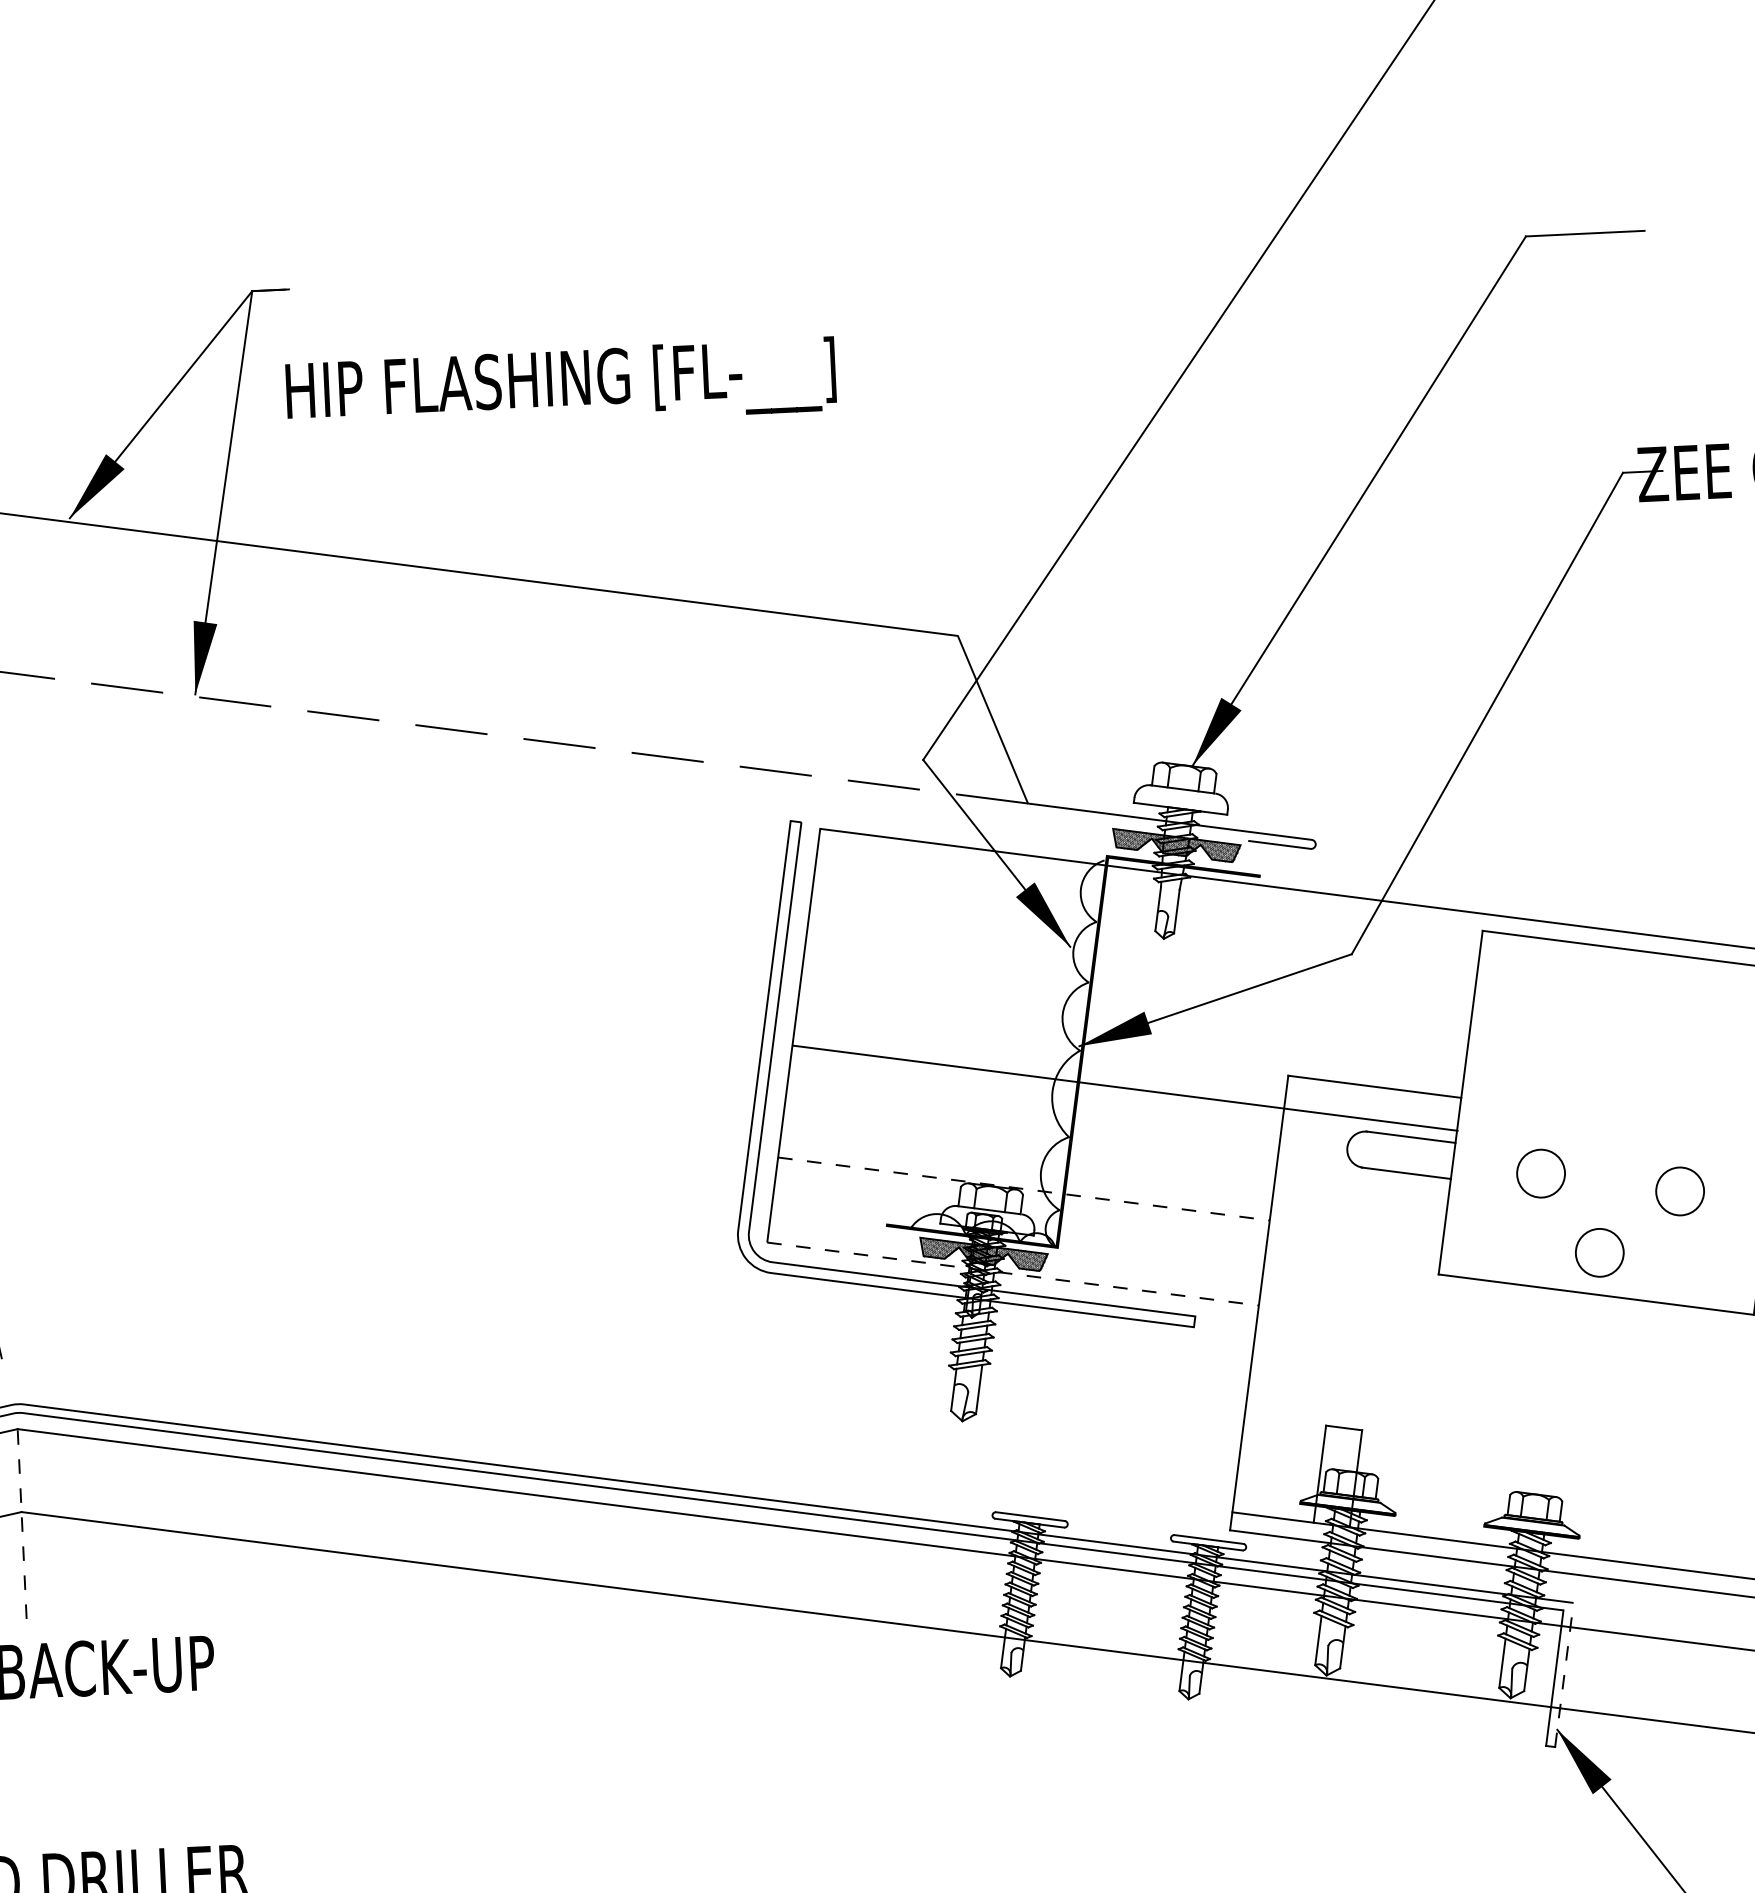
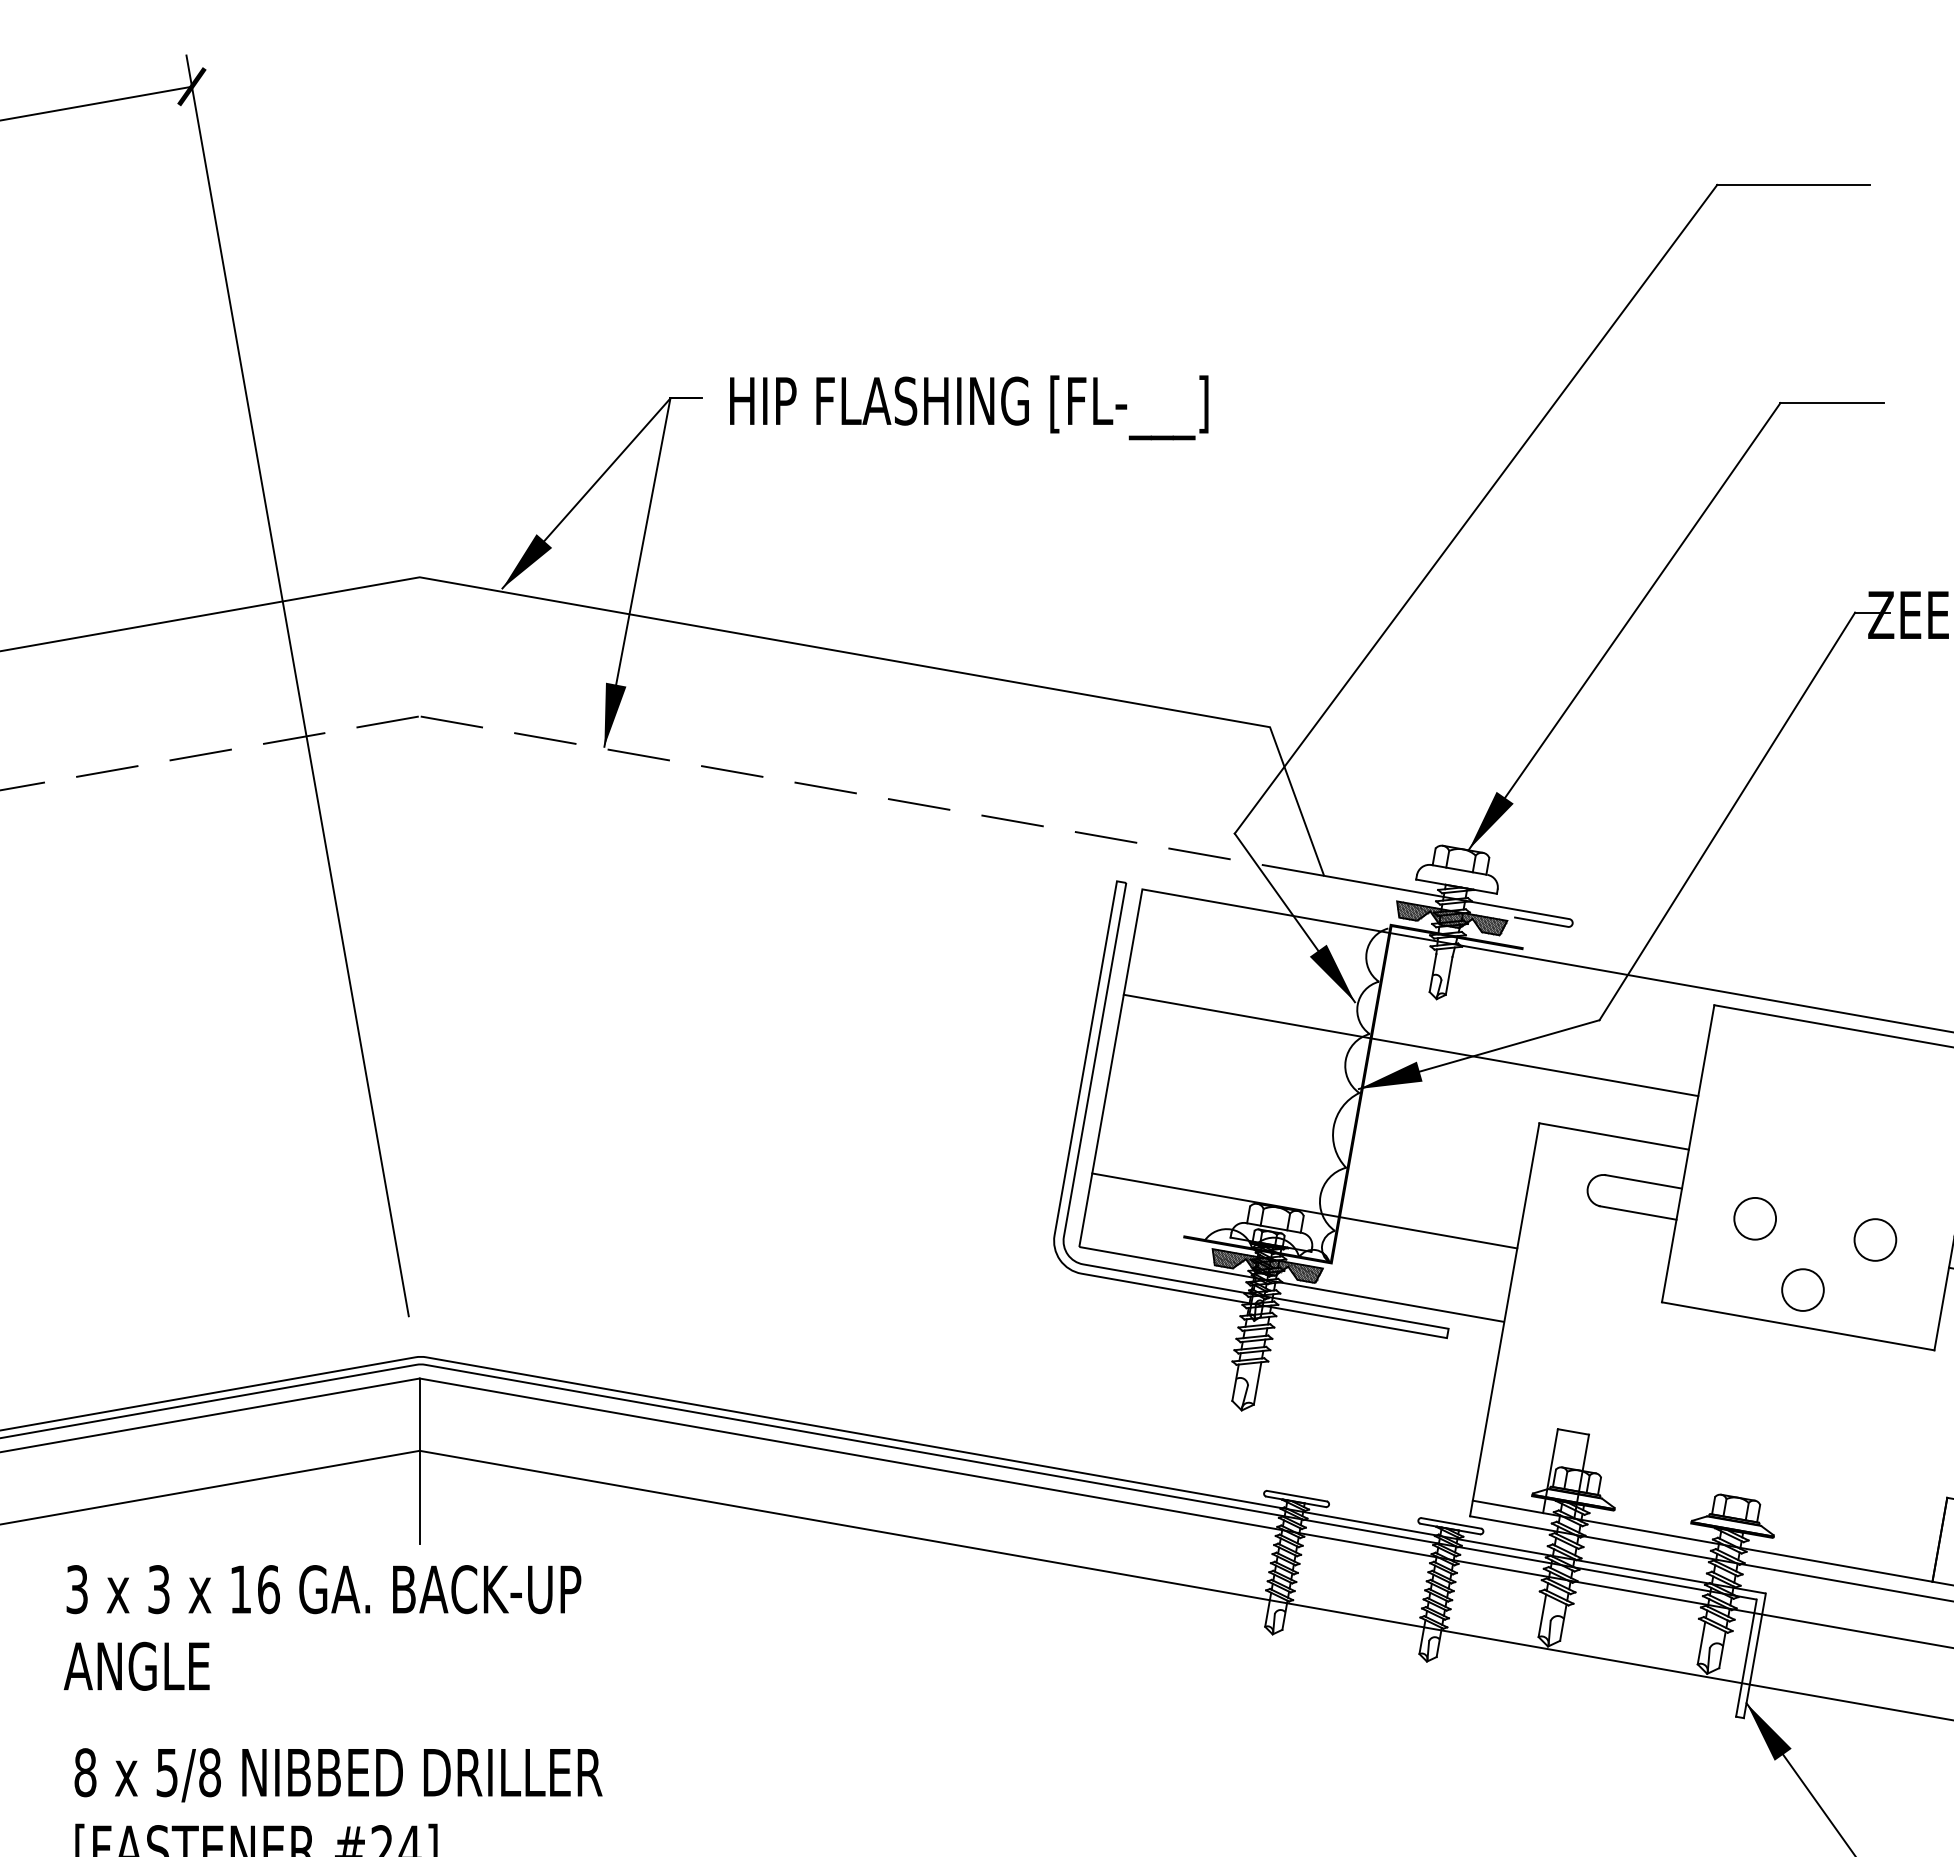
text: (561, 385) -> (969, 407), moved
line: (1124, 1088) -> (1410, 1045), moved
line: (1023, 1188) -> (1304, 1210), dashed -> solid
line: (1012, 1274) -> (1291, 1284), dashed -> solid
line: (21, 1524) -> (419, 1461), dashed -> solid
line: (1563, 1674) -> (1754, 1655), dashed -> solid

